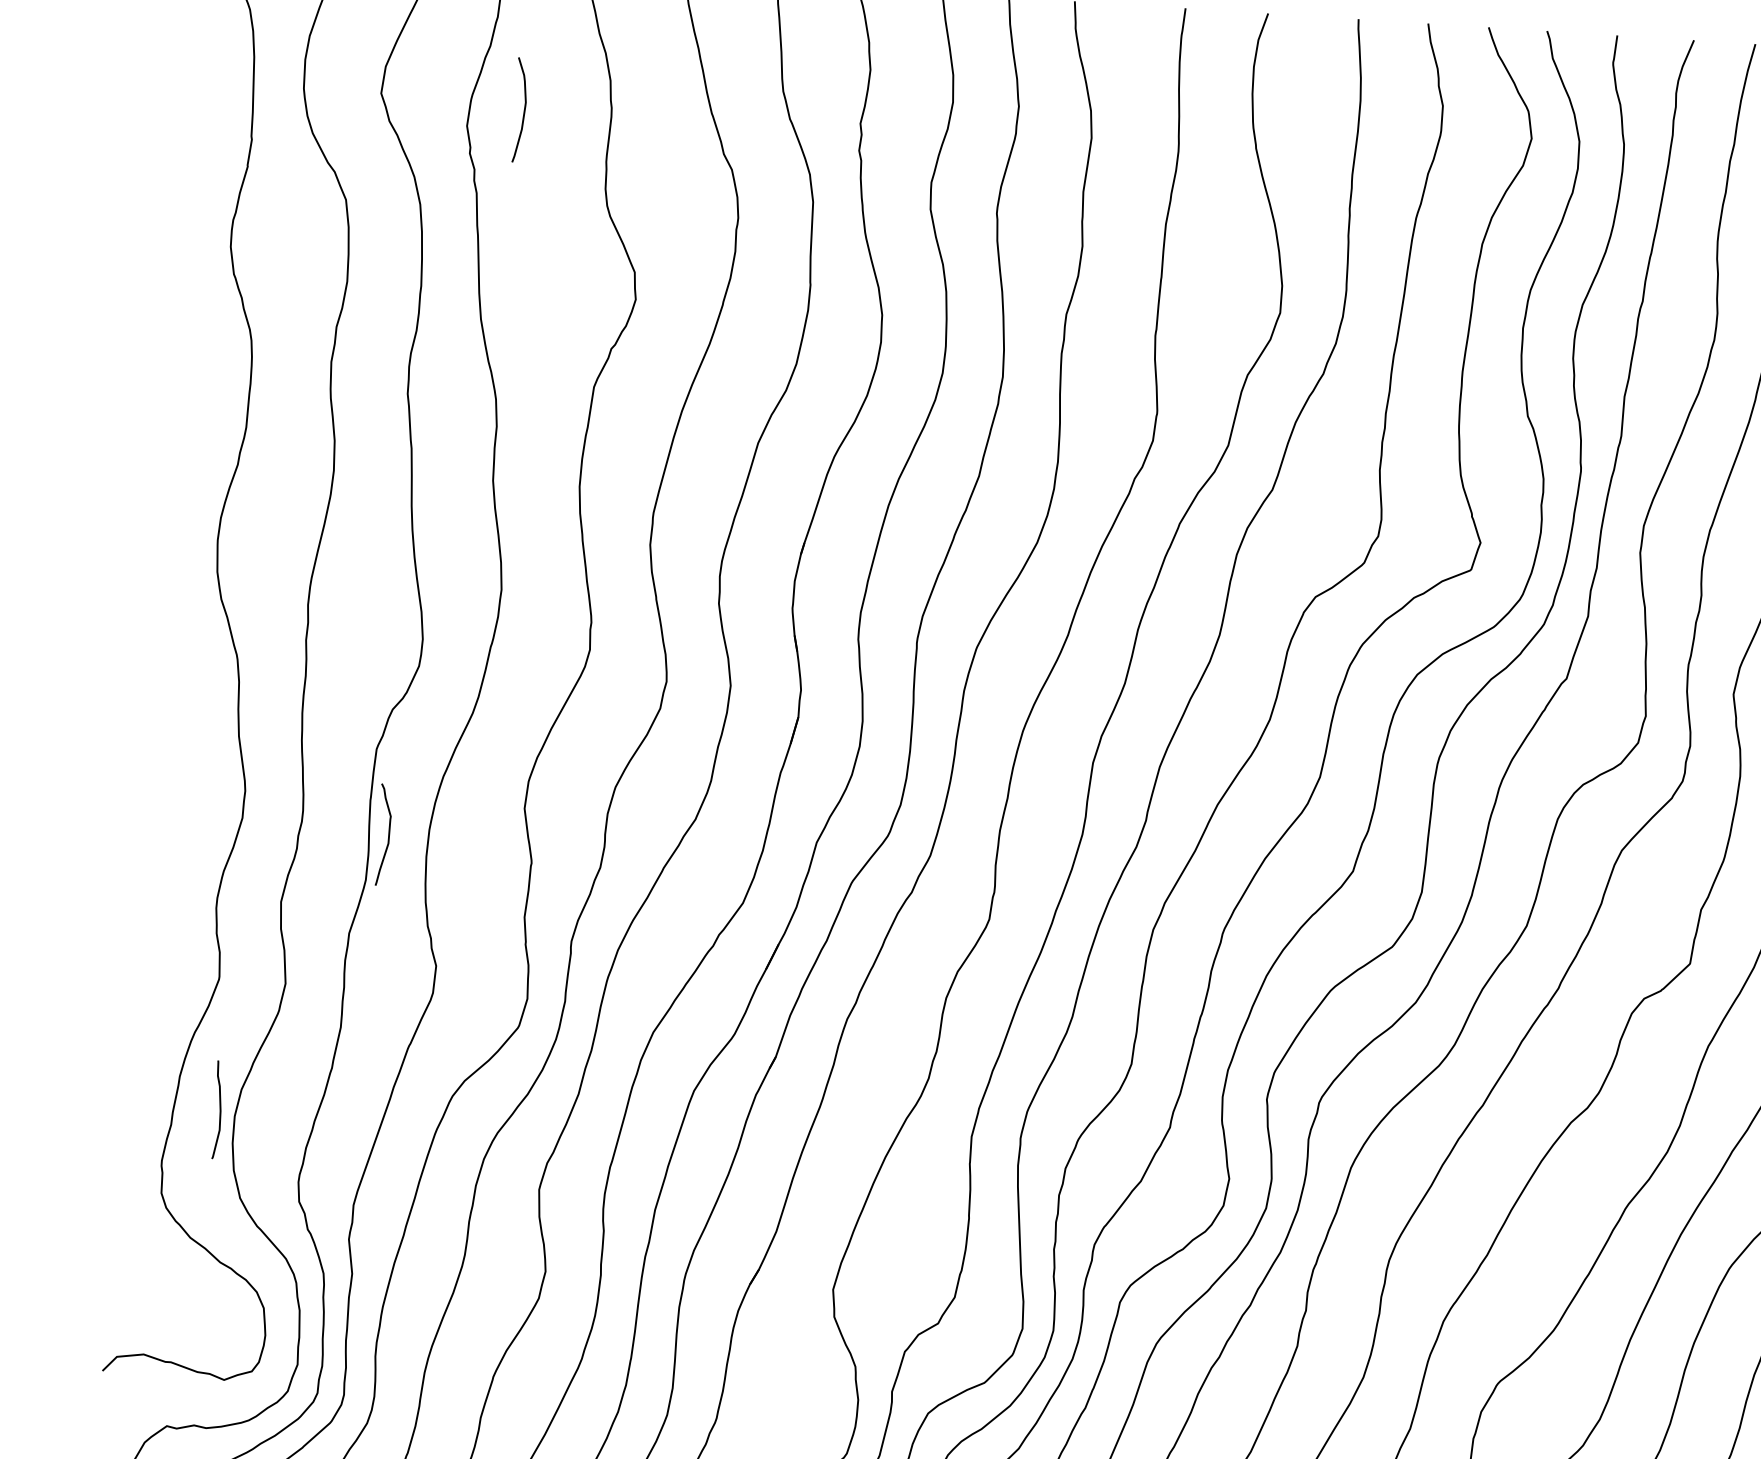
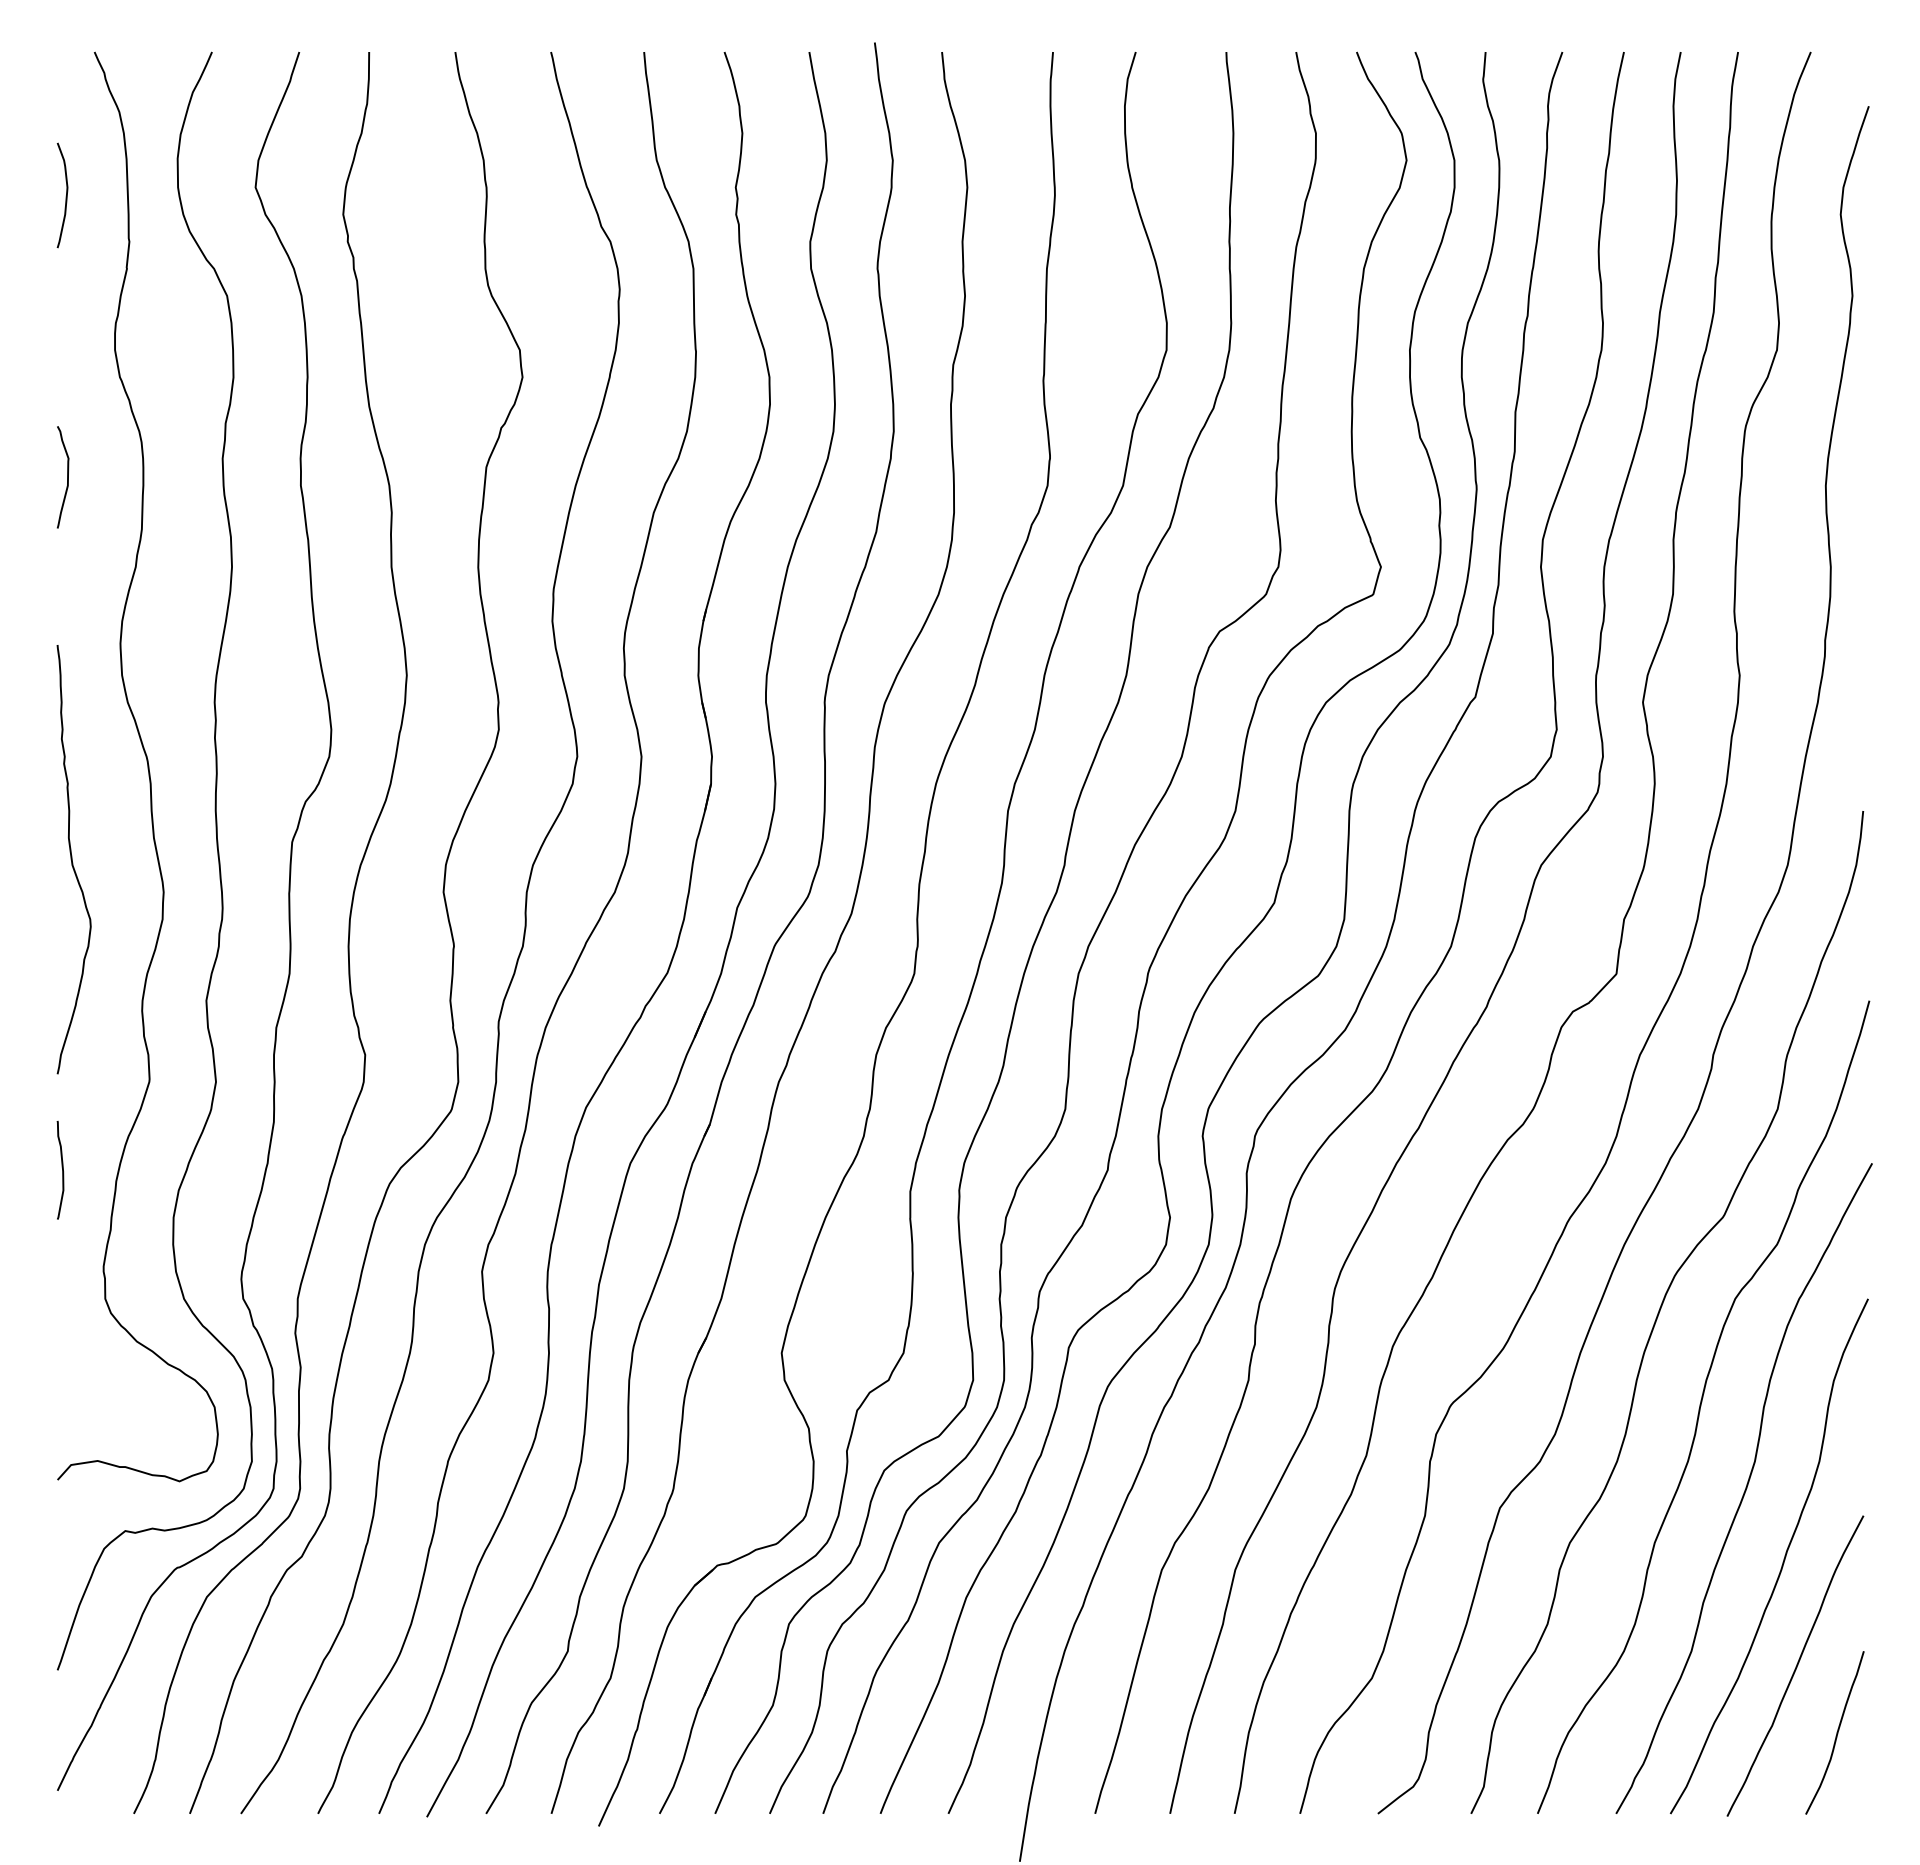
curve: (523, 111) -> (65, 196), moved
curve: (156, 752) -> (72, 859), added
curve: (388, 835) -> (67, 477), moved
curve: (220, 1109) -> (62, 1169), moved

